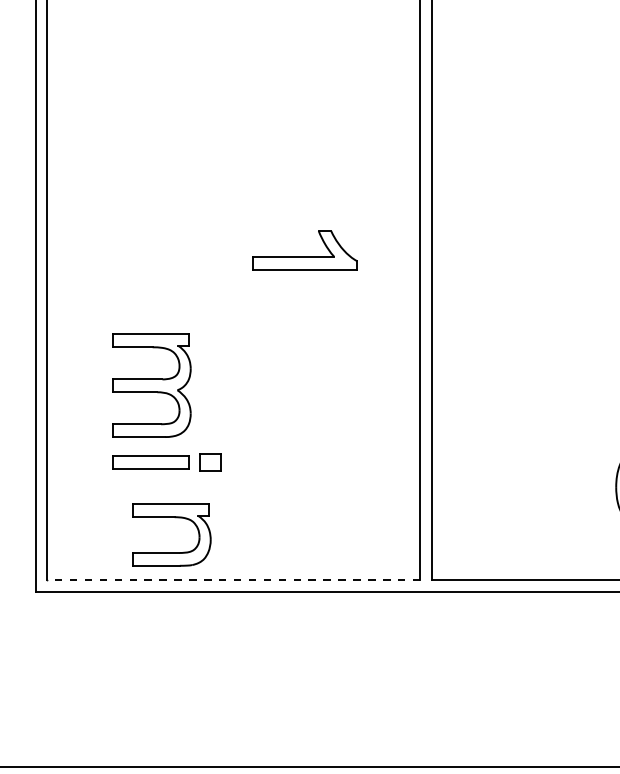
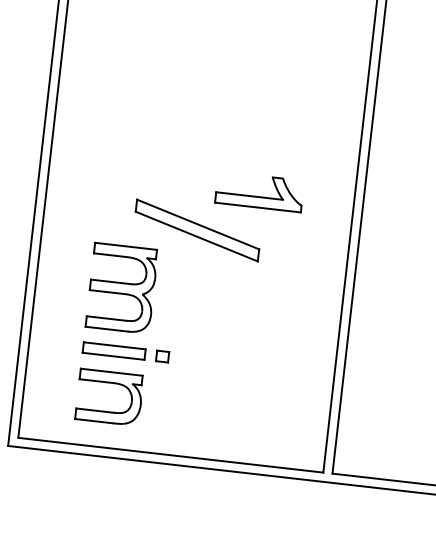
part: (235, 305) -> (197, 230), added
part: (210, 462) -> (162, 356), size x0.71
part: (175, 518) -> (113, 384), moved
line: (233, 580) -> (170, 455), dashed -> solid

